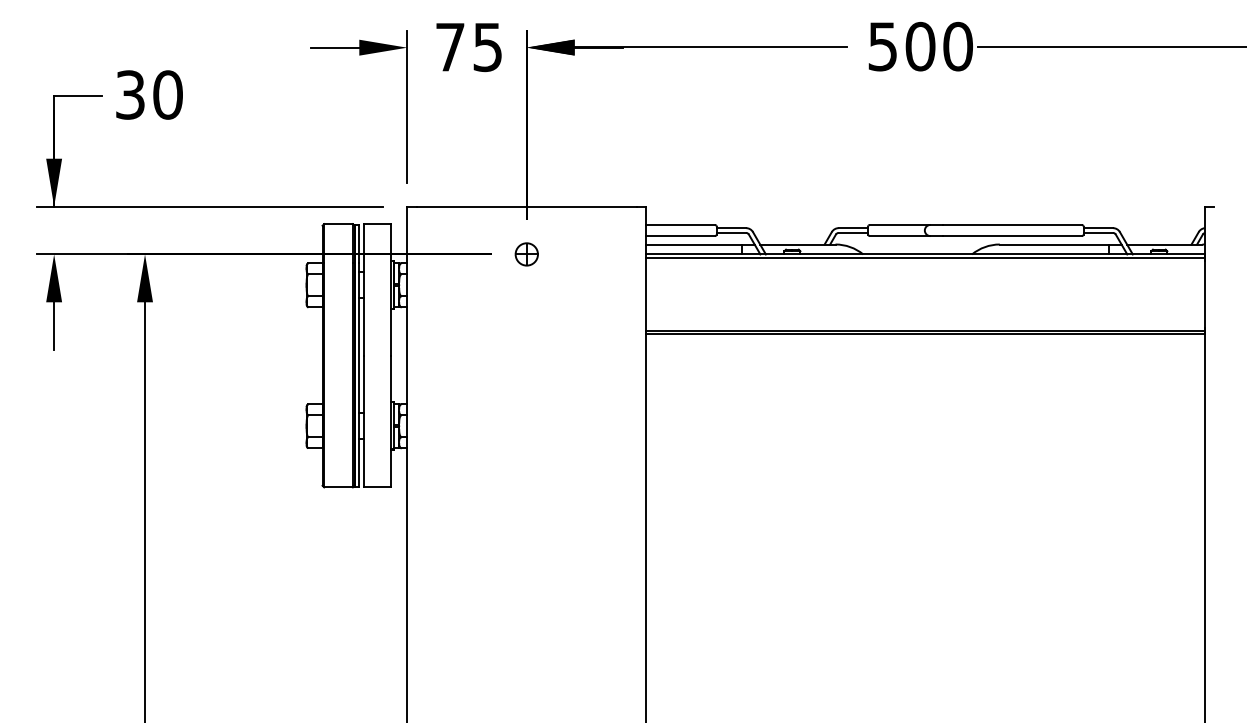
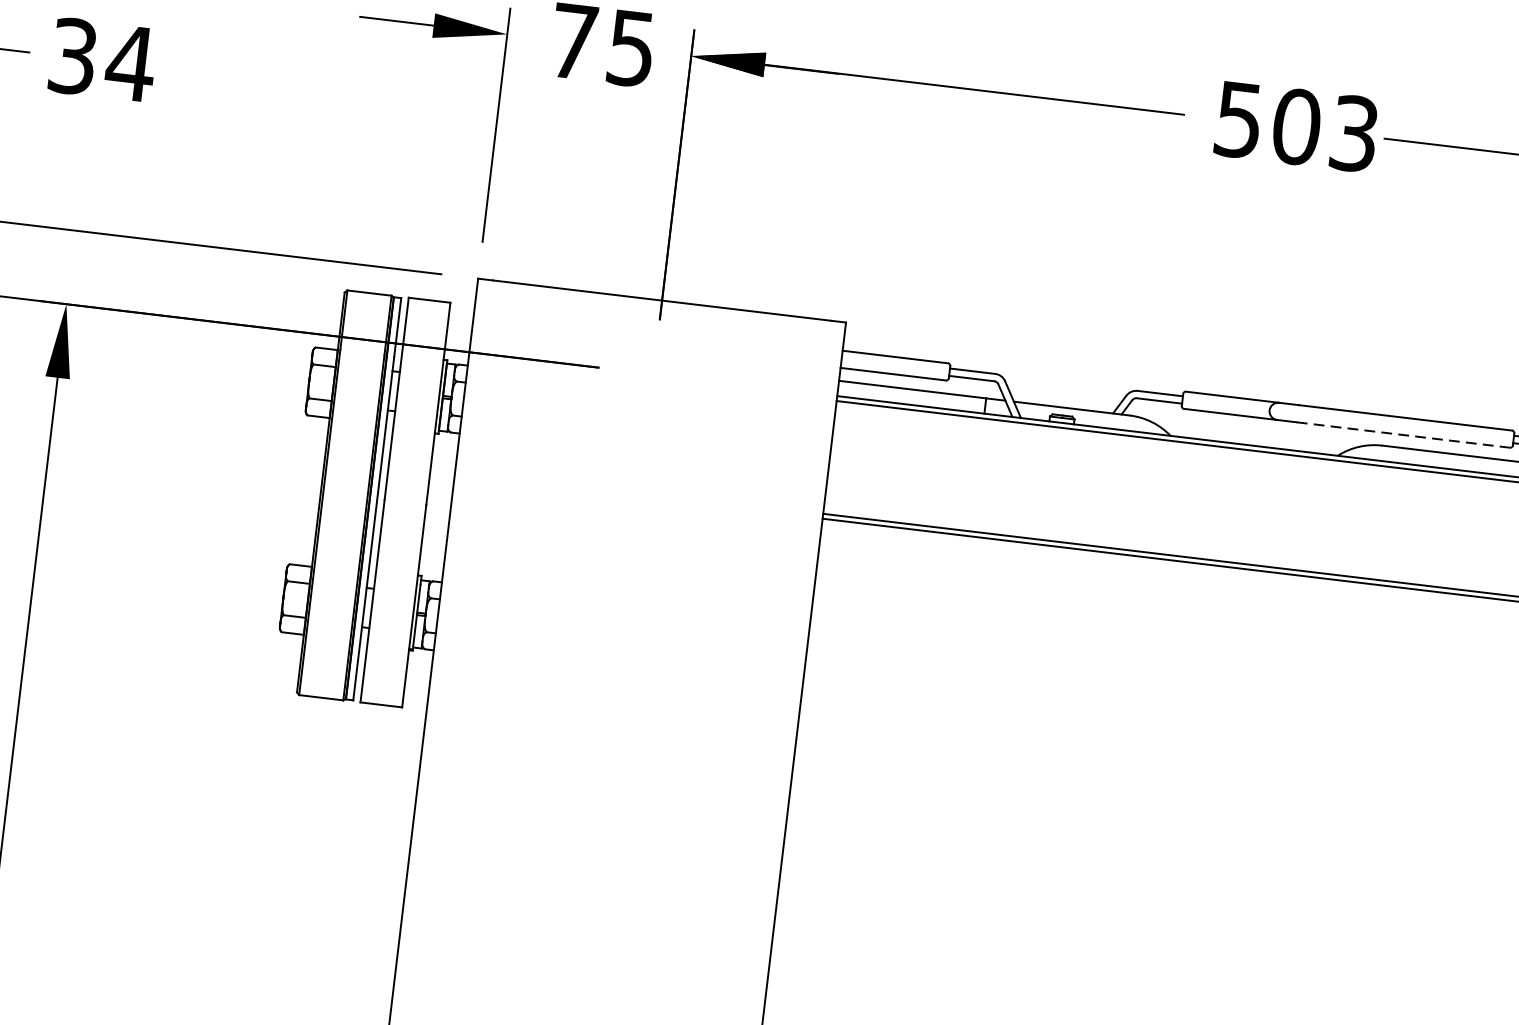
text: (957, 46) -> (1353, 133), 500 -> 503
text: (167, 94) -> (130, 62), 30 -> 34
line: (1013, 236) -> (1404, 435), solid -> dashed
part: (526, 254) -> (652, 374), removed

